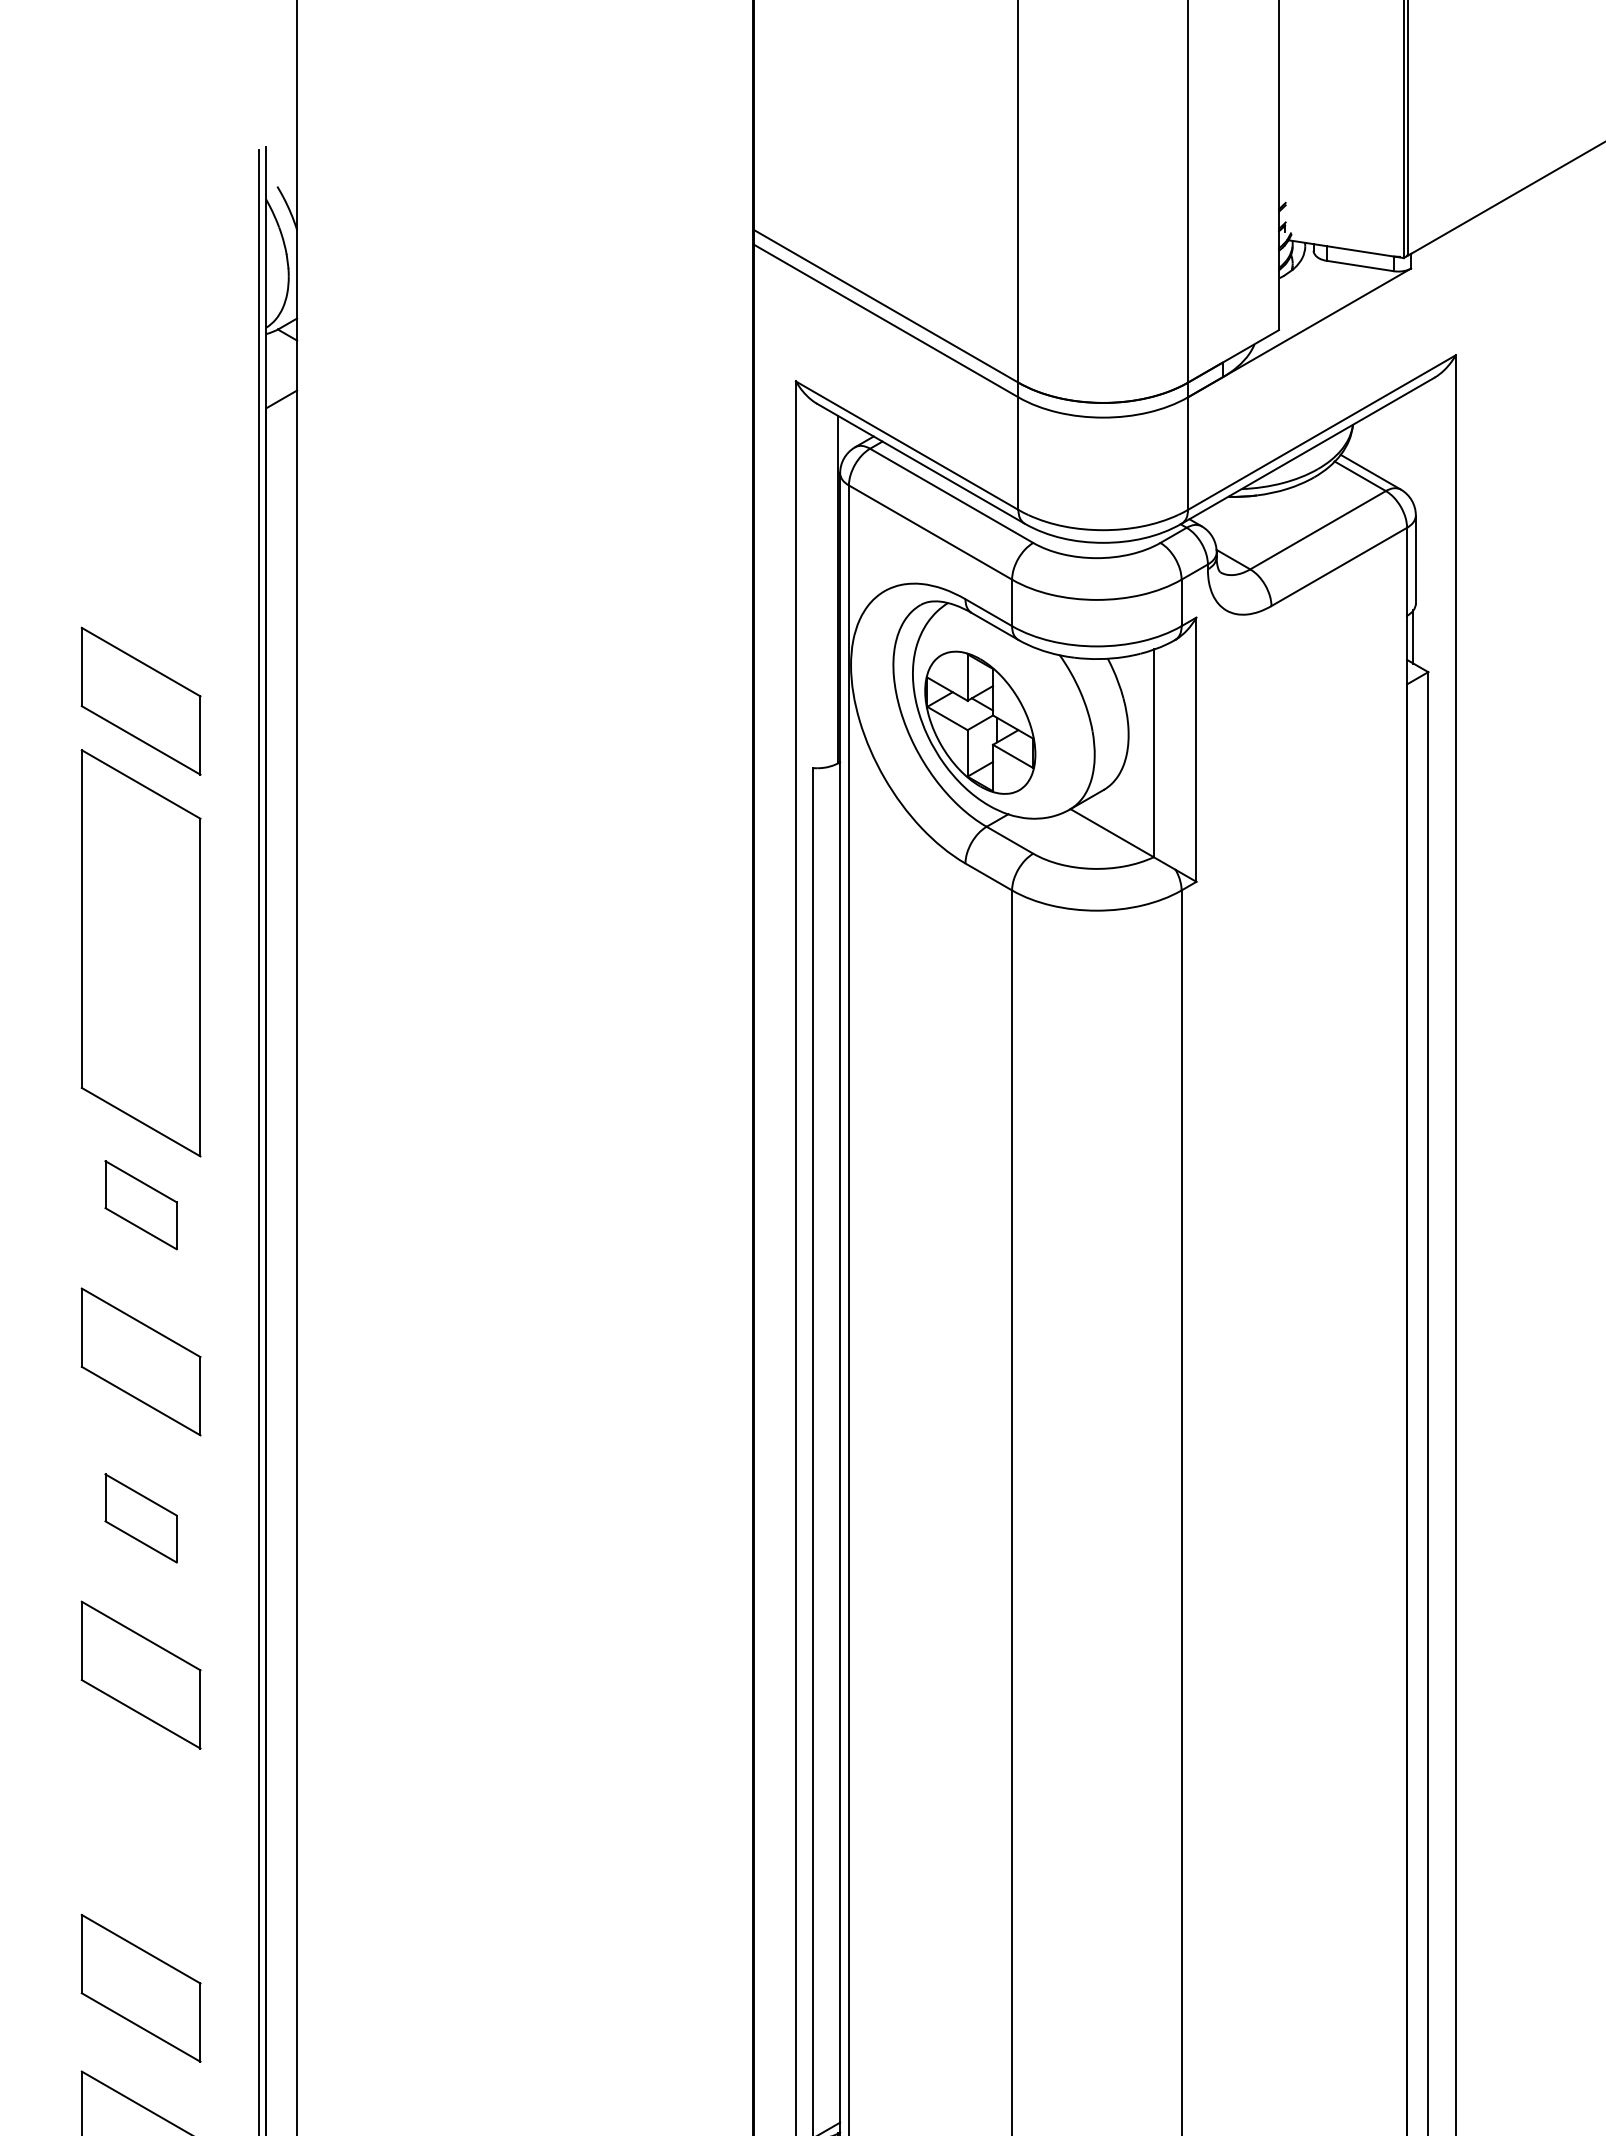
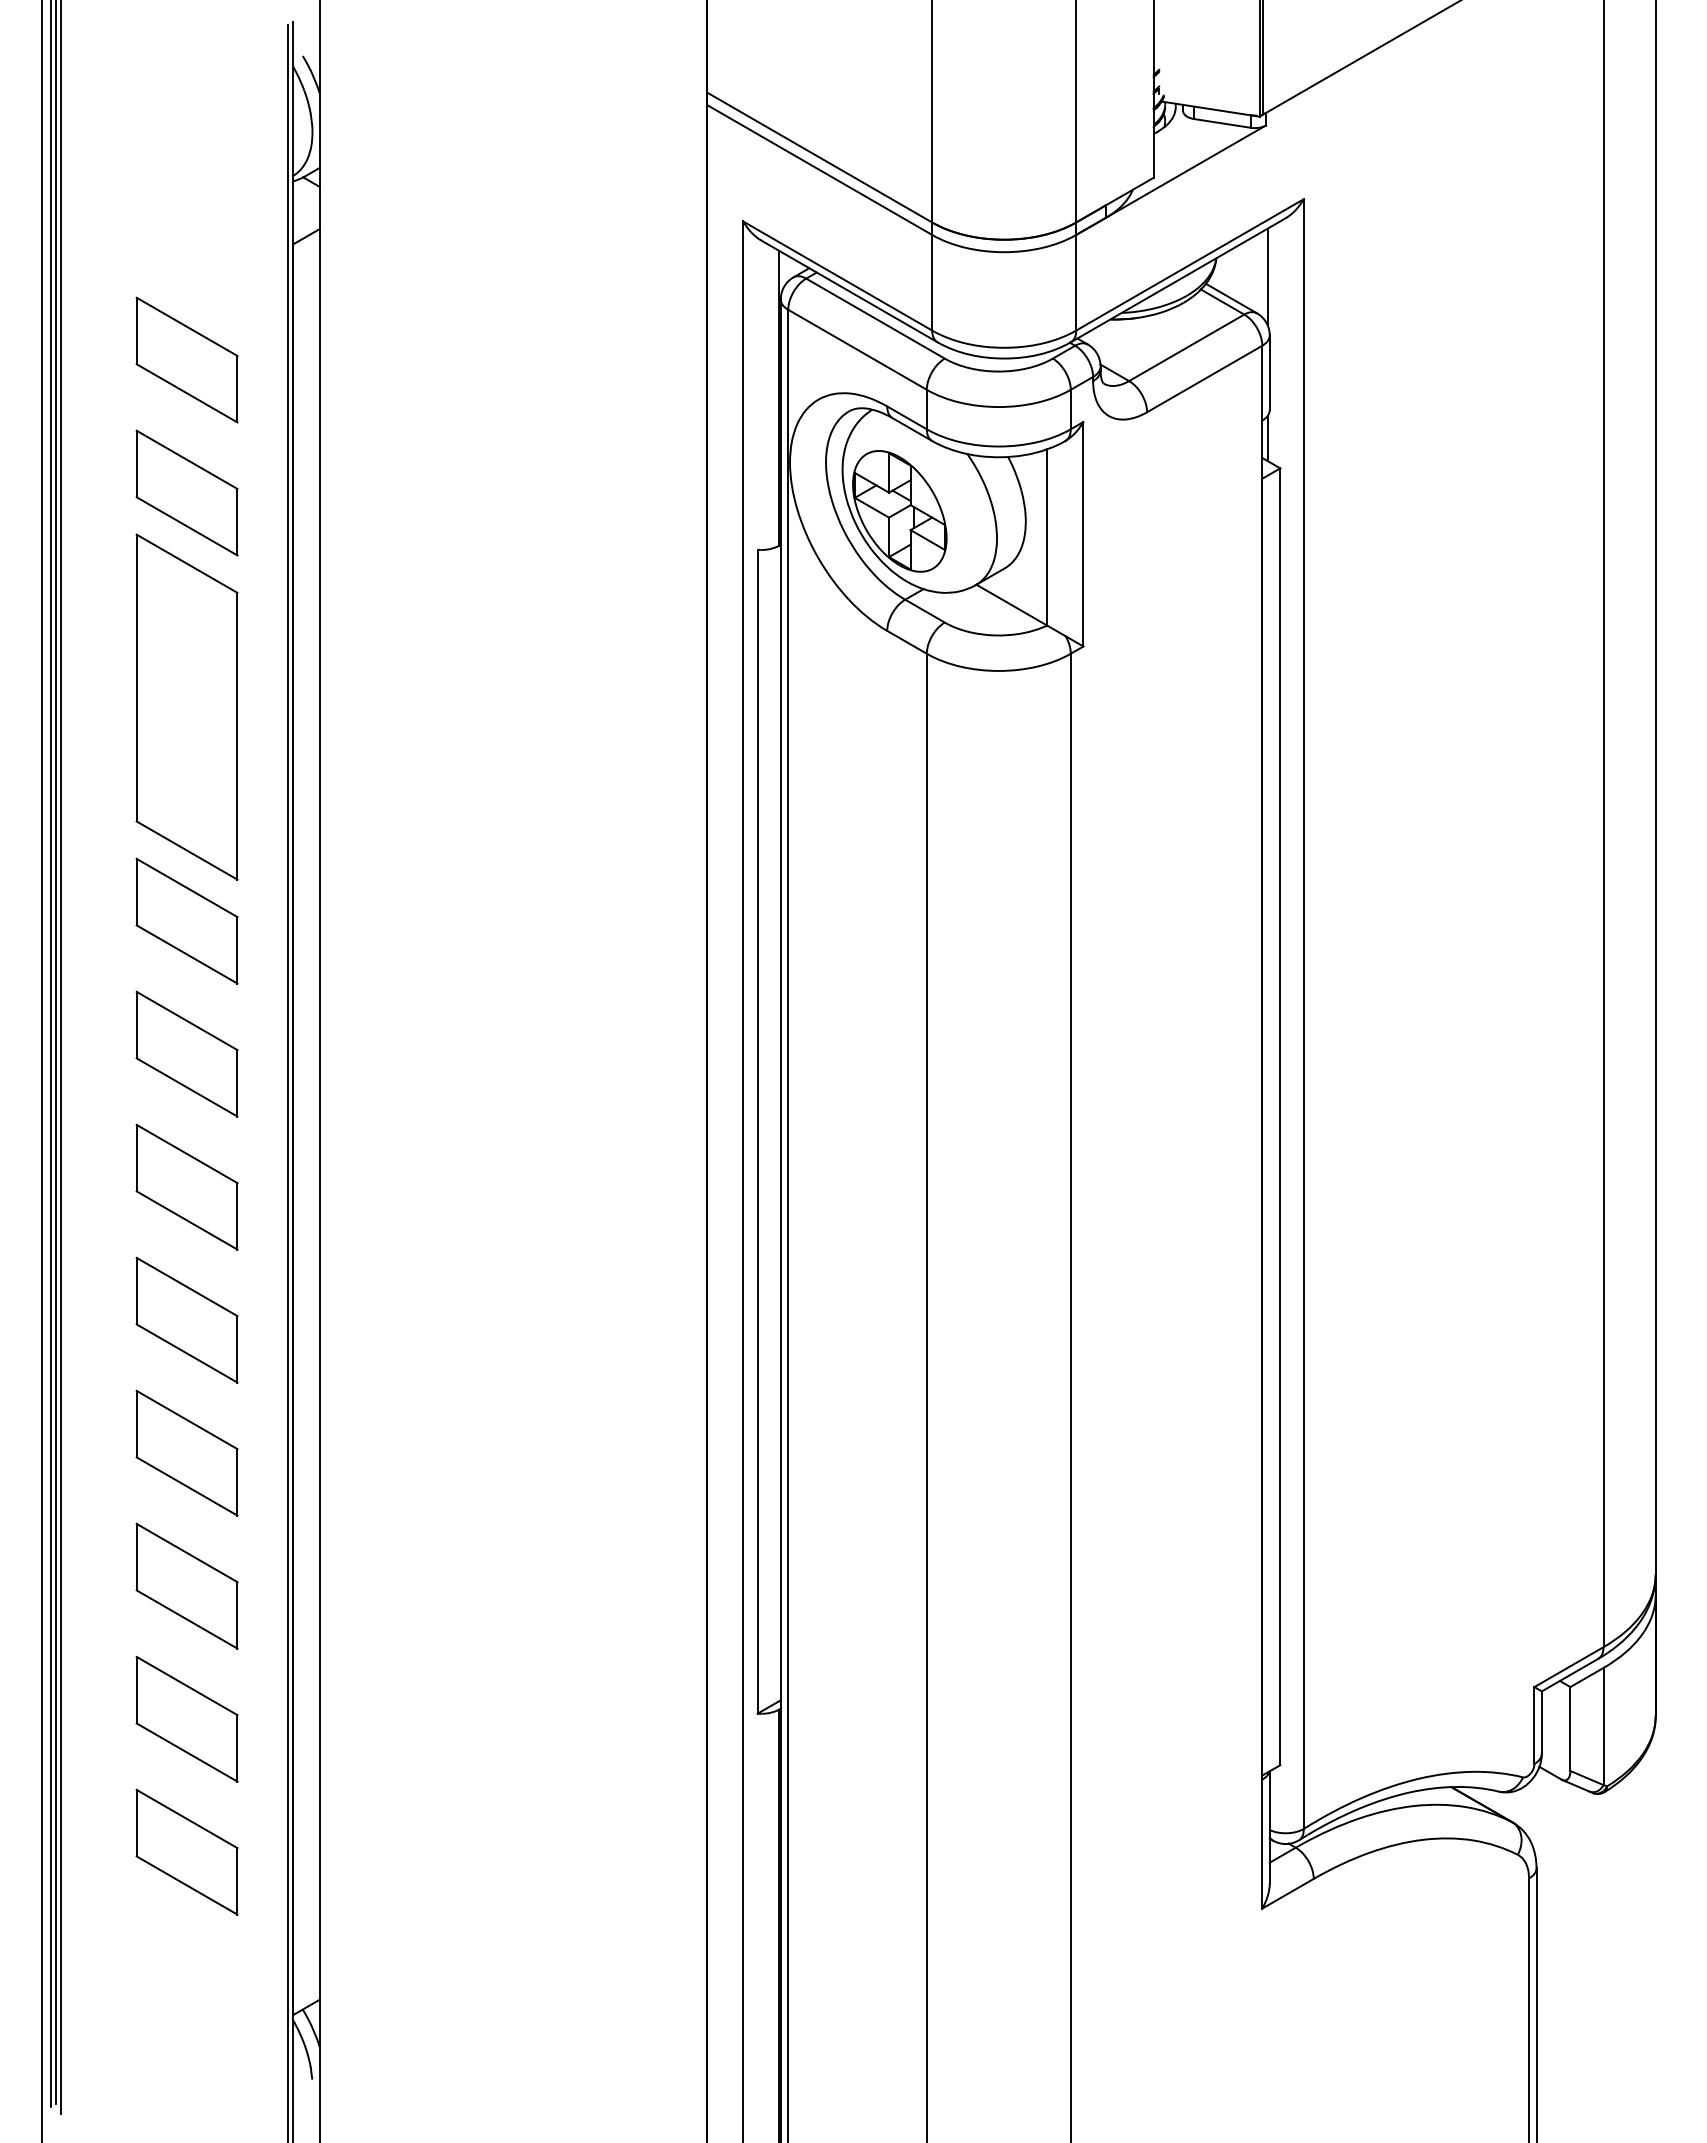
line: (1413, 446) -> (1267, 276), added
part: (140, 543) -> (186, 359), added
part: (140, 1204) -> (186, 920), size x1.67
part: (140, 1517) -> (186, 1186), size x1.67
part: (140, 1830) -> (186, 1452), added

